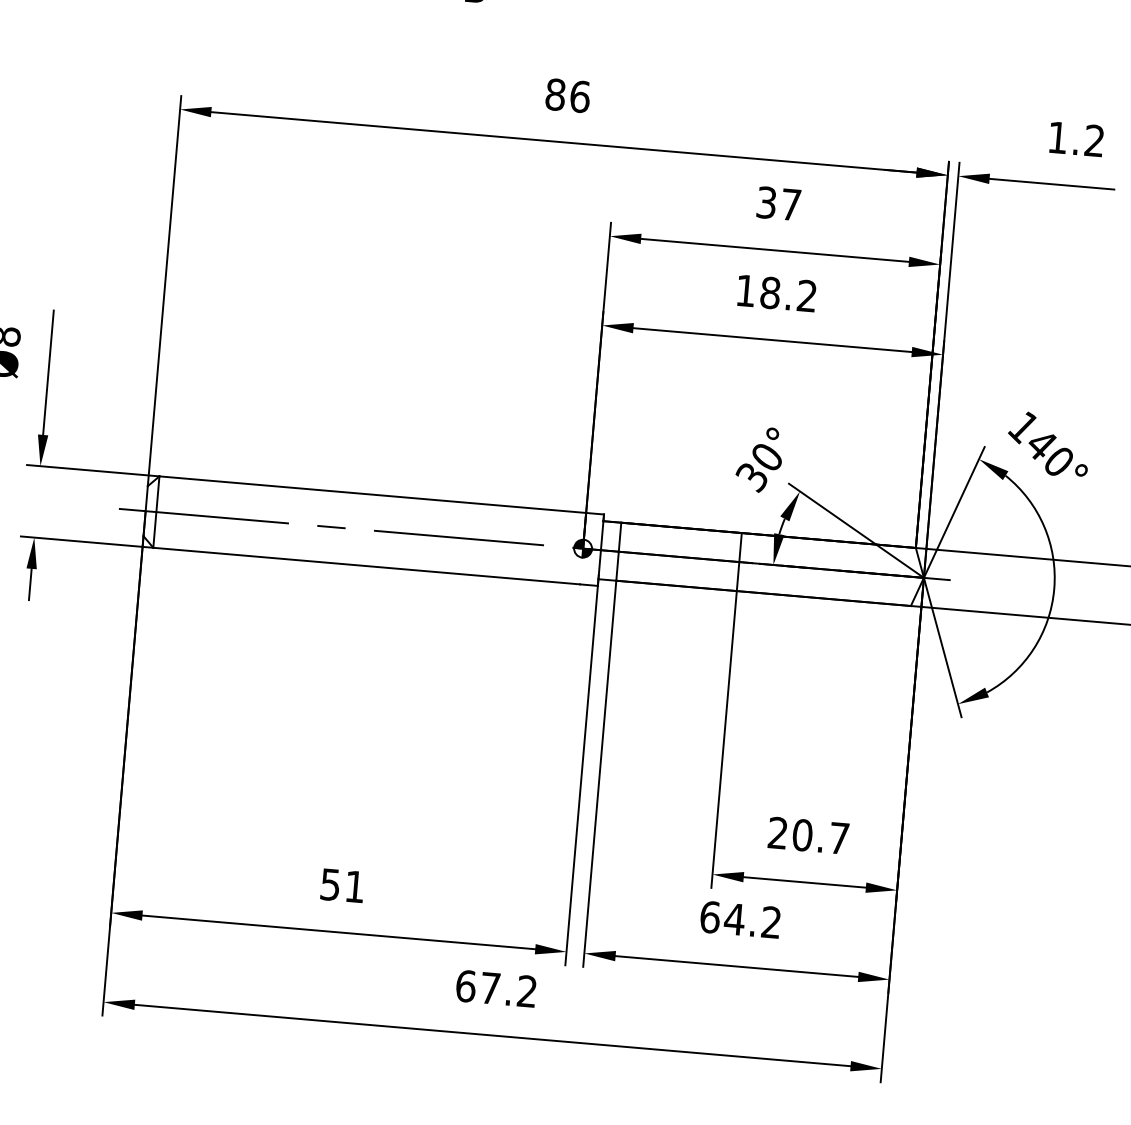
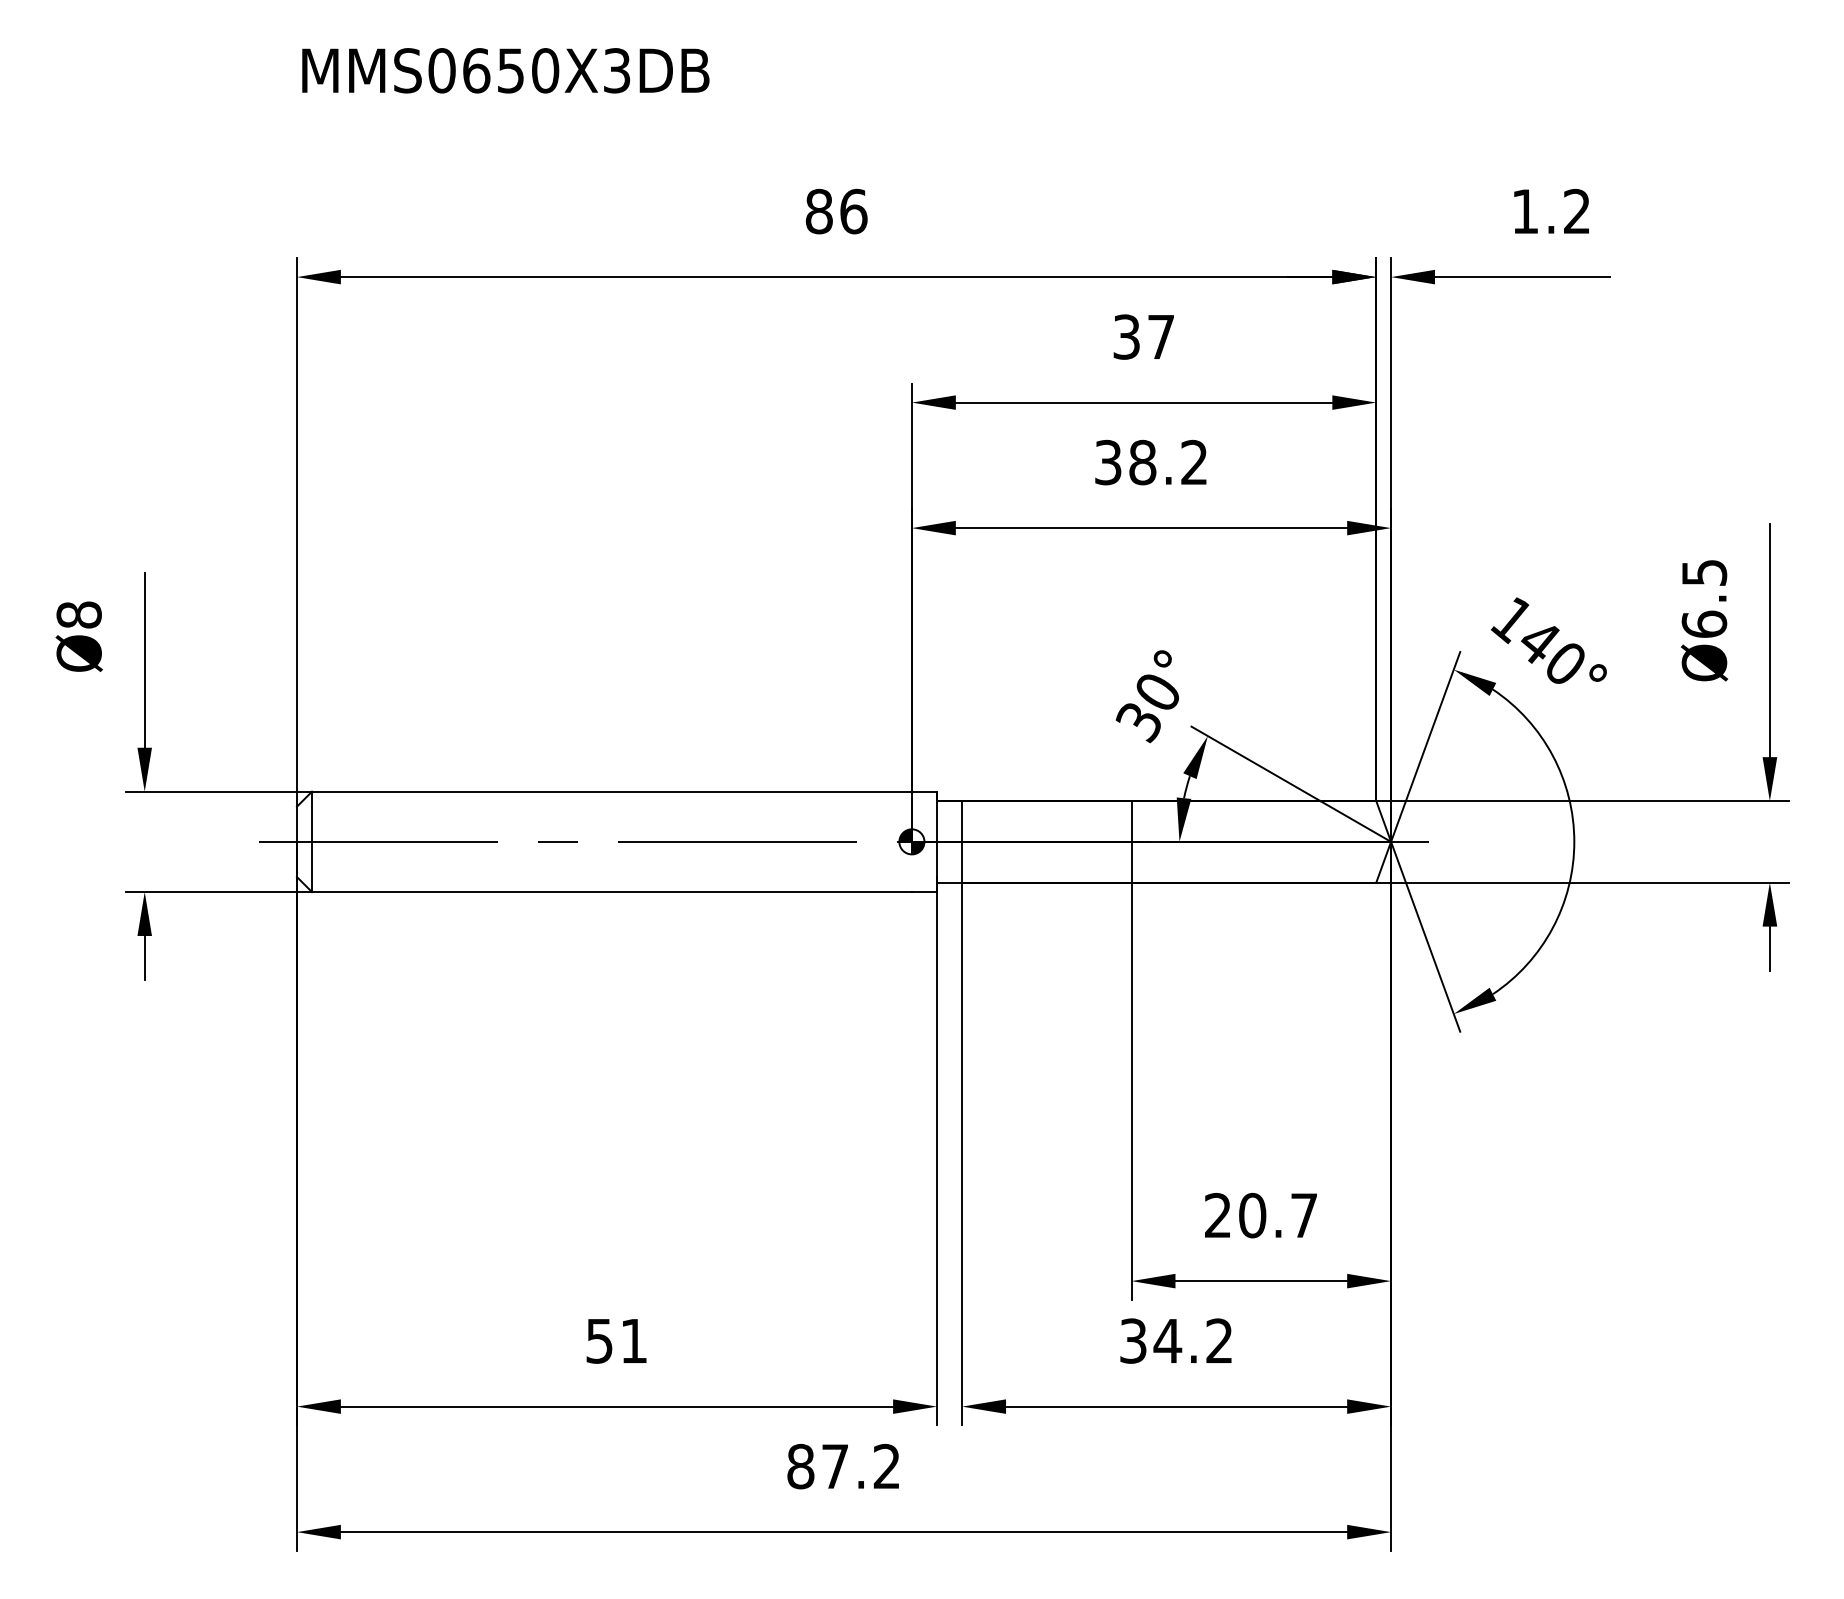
text: (746, 290) -> (1108, 462), 18.2 -> 38.2
text: (710, 916) -> (1133, 1340), 64.2 -> 34.2
text: (465, 986) -> (800, 1466), 67.2 -> 87.2

